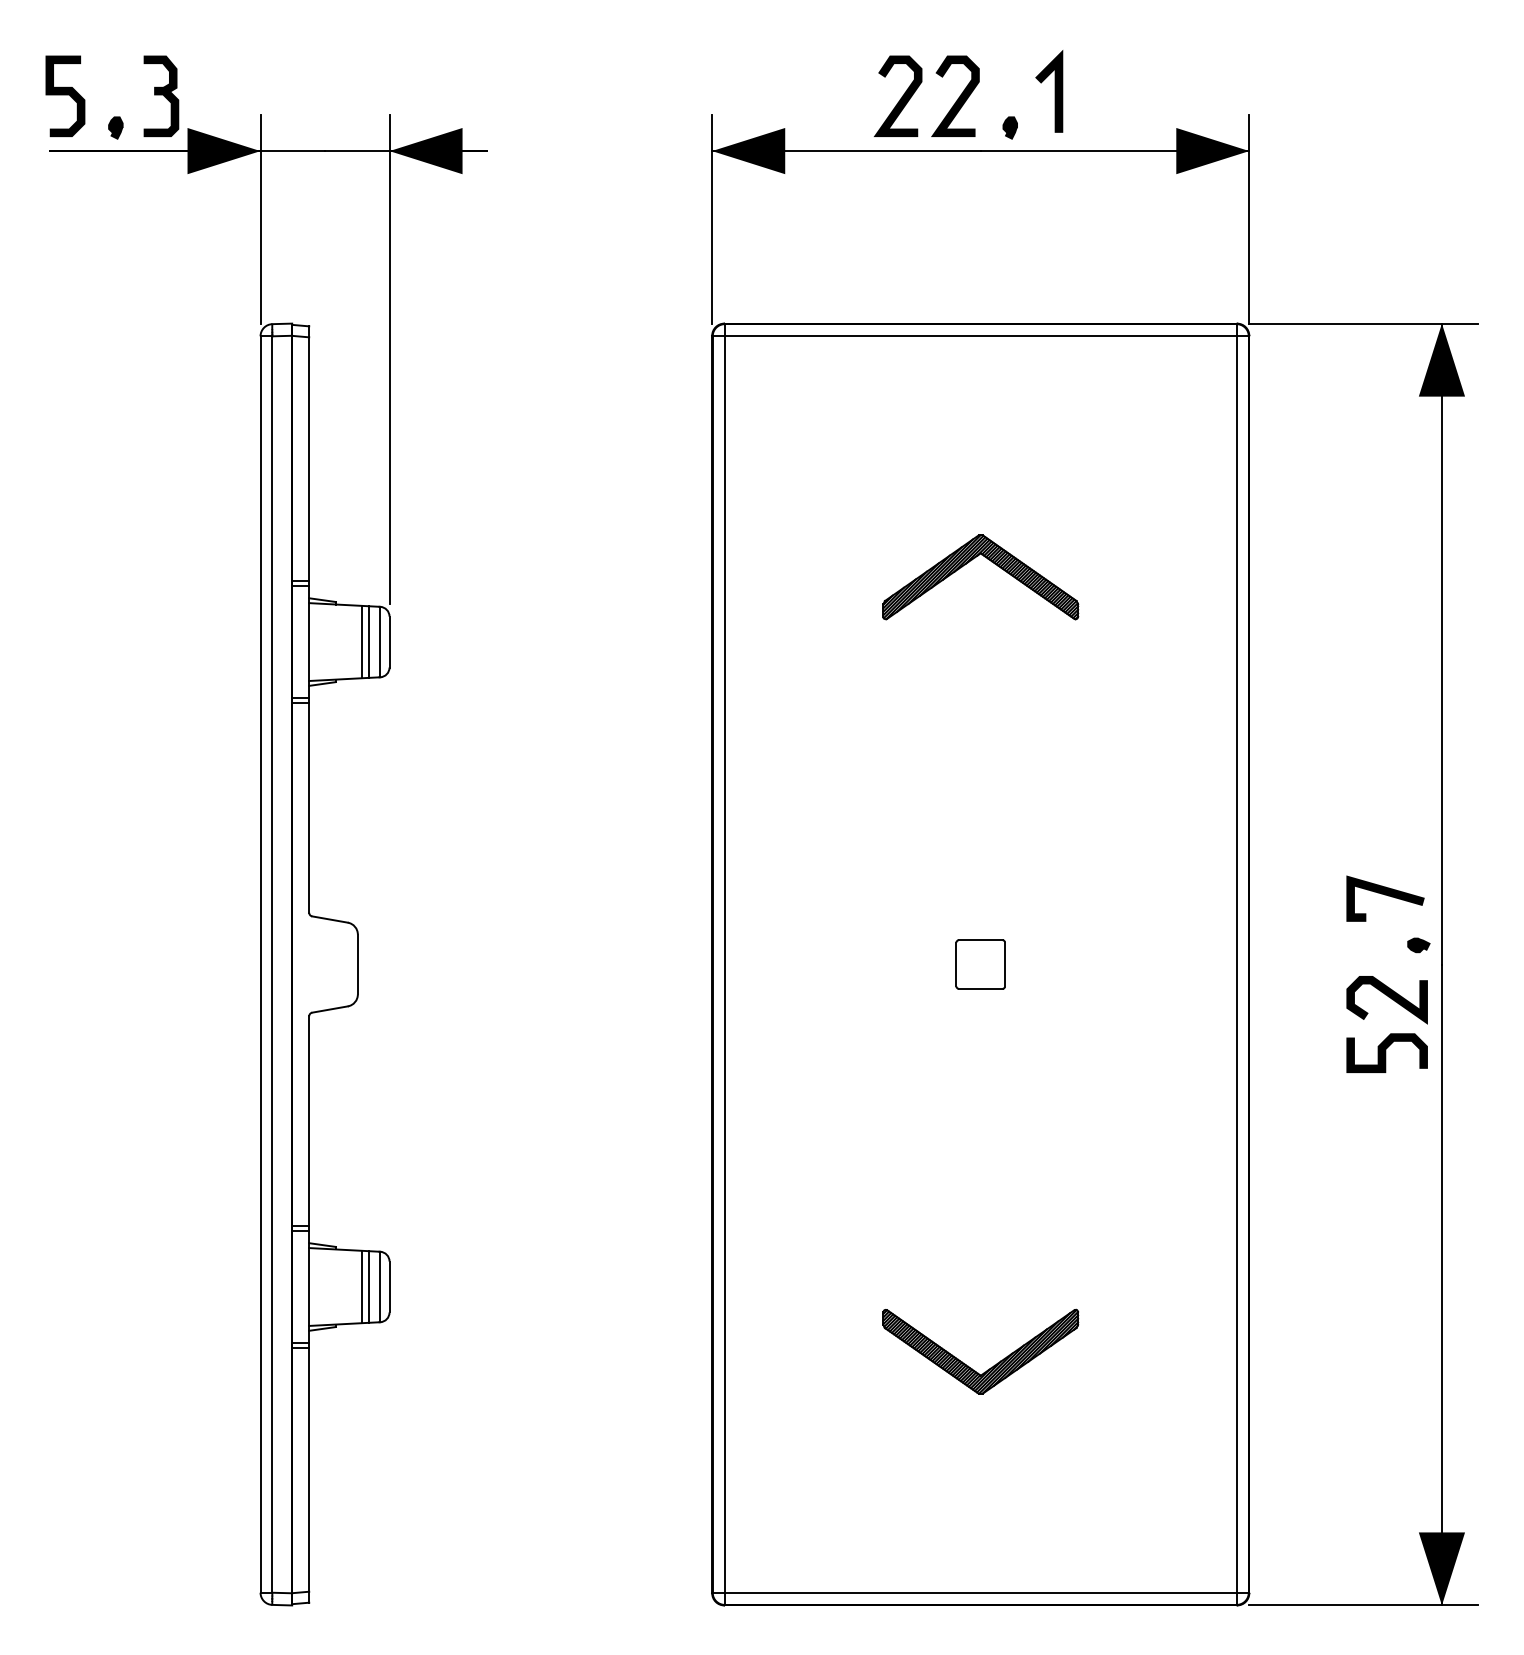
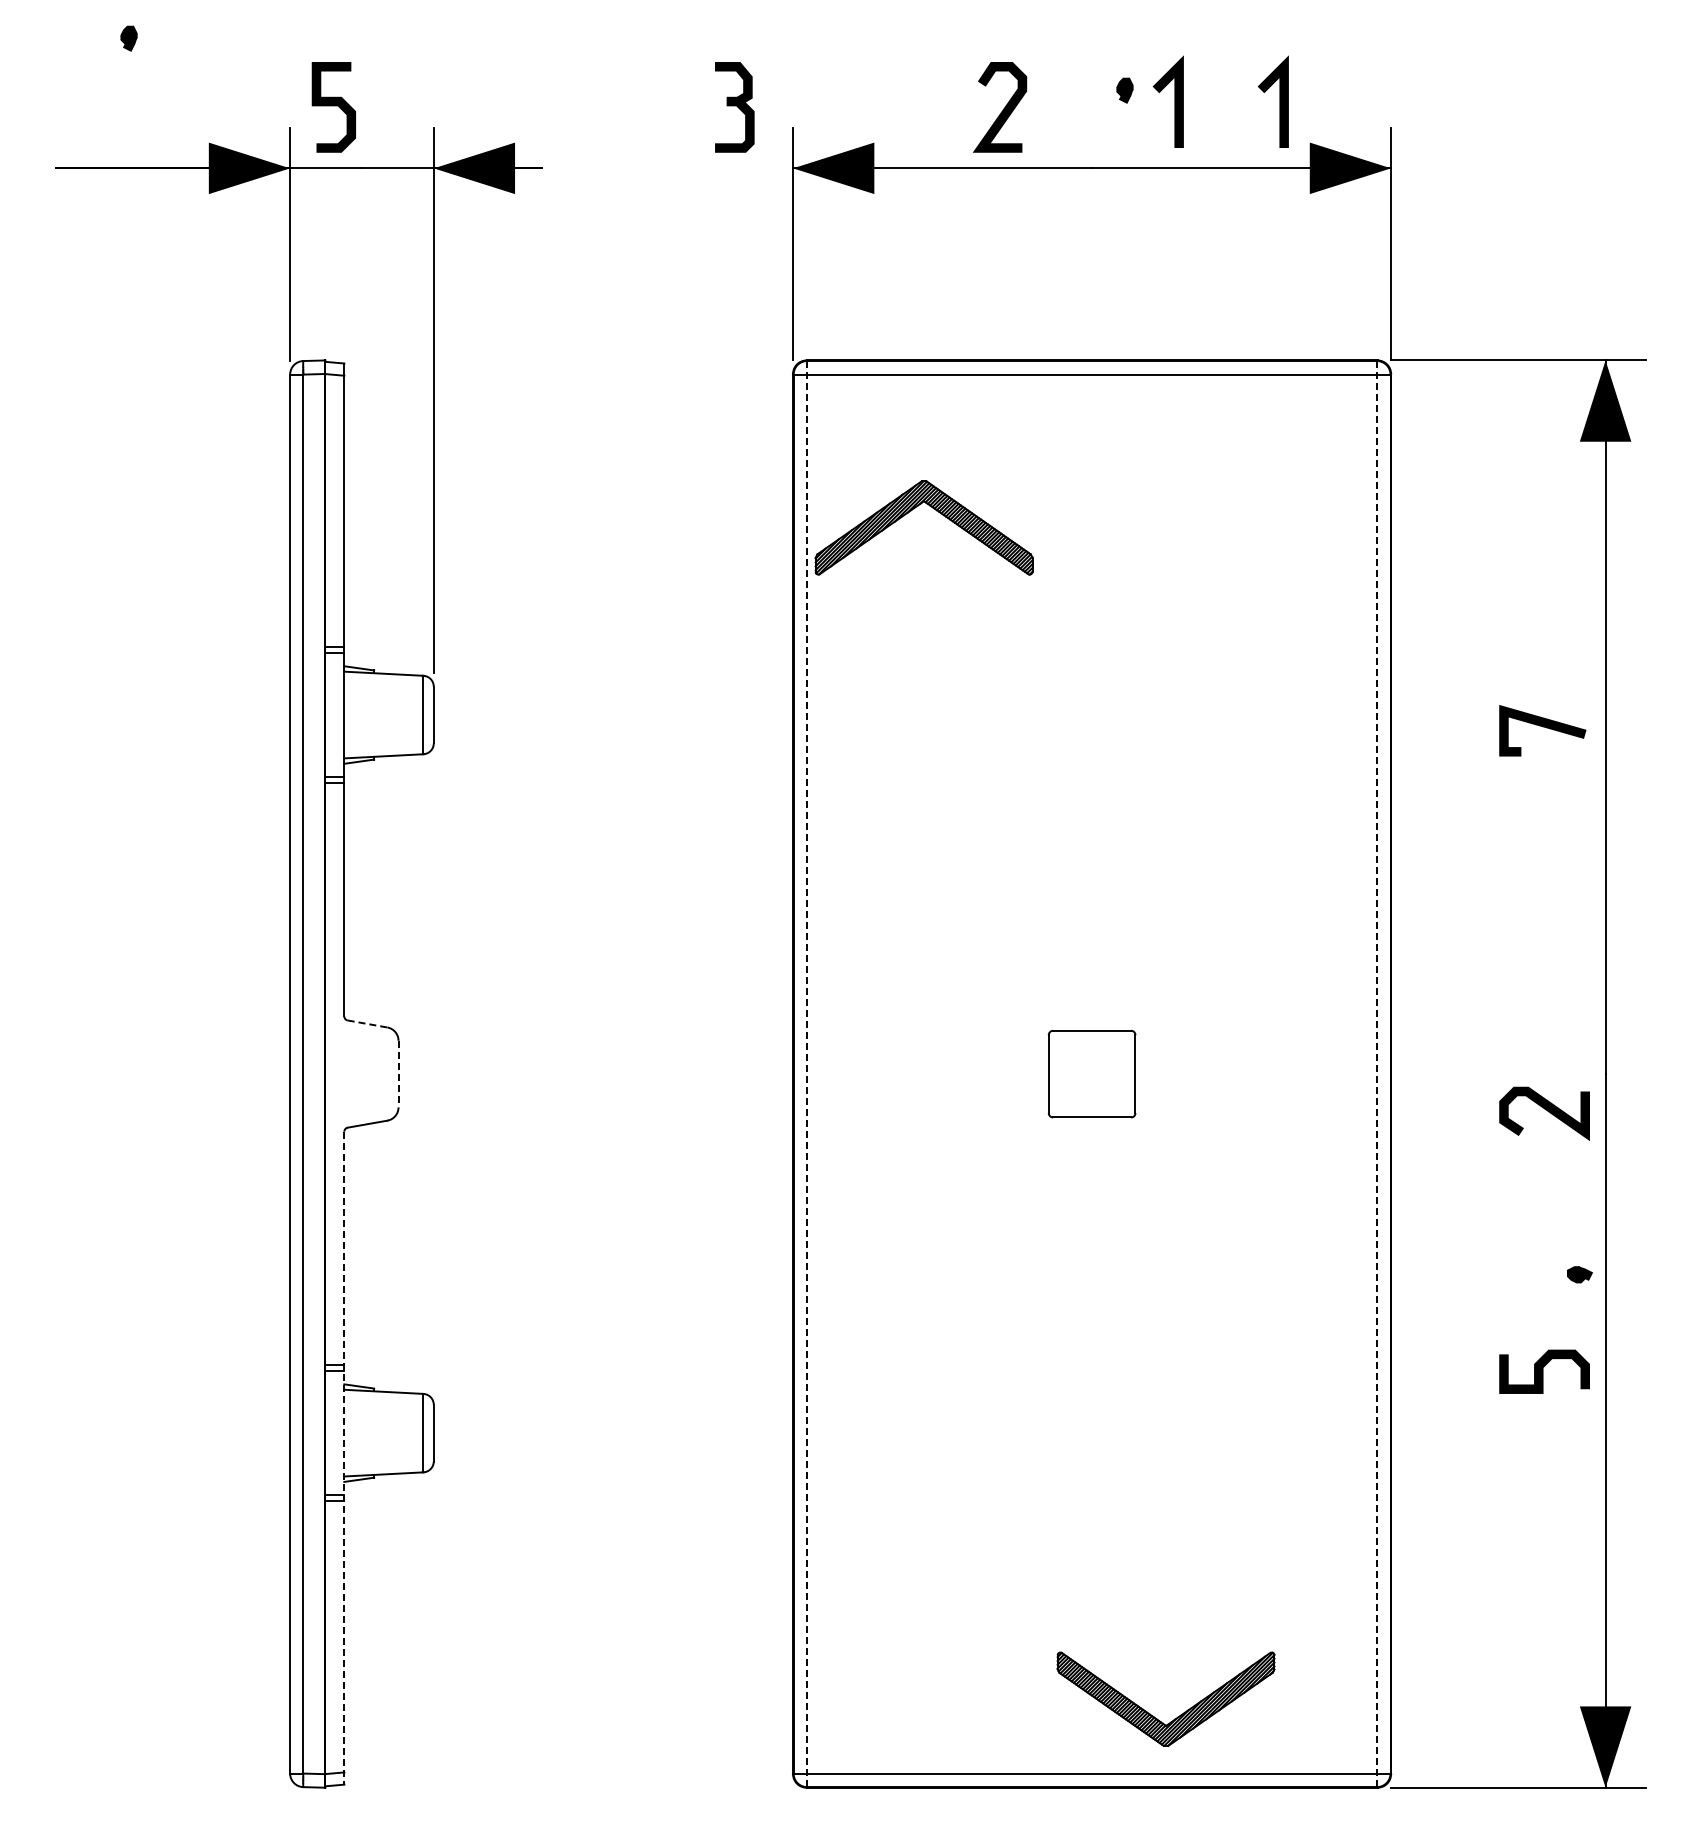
line: (1149, 91) -> (1279, 101), added
curve: (65, 95) -> (333, 106), moved
part: (161, 96) -> (734, 107), moved
curve: (957, 98) -> (1066, 109), removed
part: (115, 127) -> (128, 38), moved
part: (1009, 127) -> (1124, 90), moved
part: (969, 562) -> (911, 511), moved
line: (361, 641) -> (402, 714), removed
line: (368, 641) -> (410, 714), removed
line: (1386, 895) -> (1543, 727), moved
line: (330, 920) -> (368, 1024), solid -> dashed
part: (1418, 945) -> (1579, 1274), moved
line: (357, 964) -> (398, 1074), solid -> dashed
line: (725, 964) -> (807, 1073), solid -> dashed
part: (980, 964) -> (1091, 1073), size x1.6
line: (1236, 964) -> (1376, 1074), solid -> dashed
curve: (1386, 1052) -> (1543, 1371), moved
line: (361, 1286) -> (402, 1432), removed
line: (368, 1287) -> (410, 1433), removed
line: (309, 1309) -> (344, 1458), solid -> dashed
part: (969, 1366) -> (1153, 1715), moved

